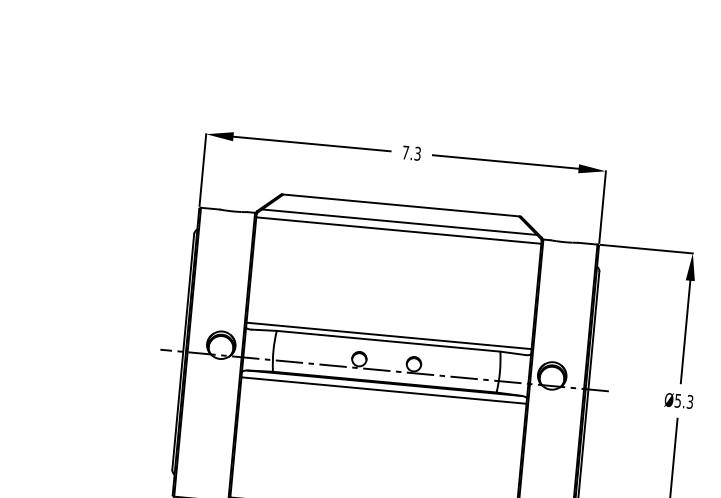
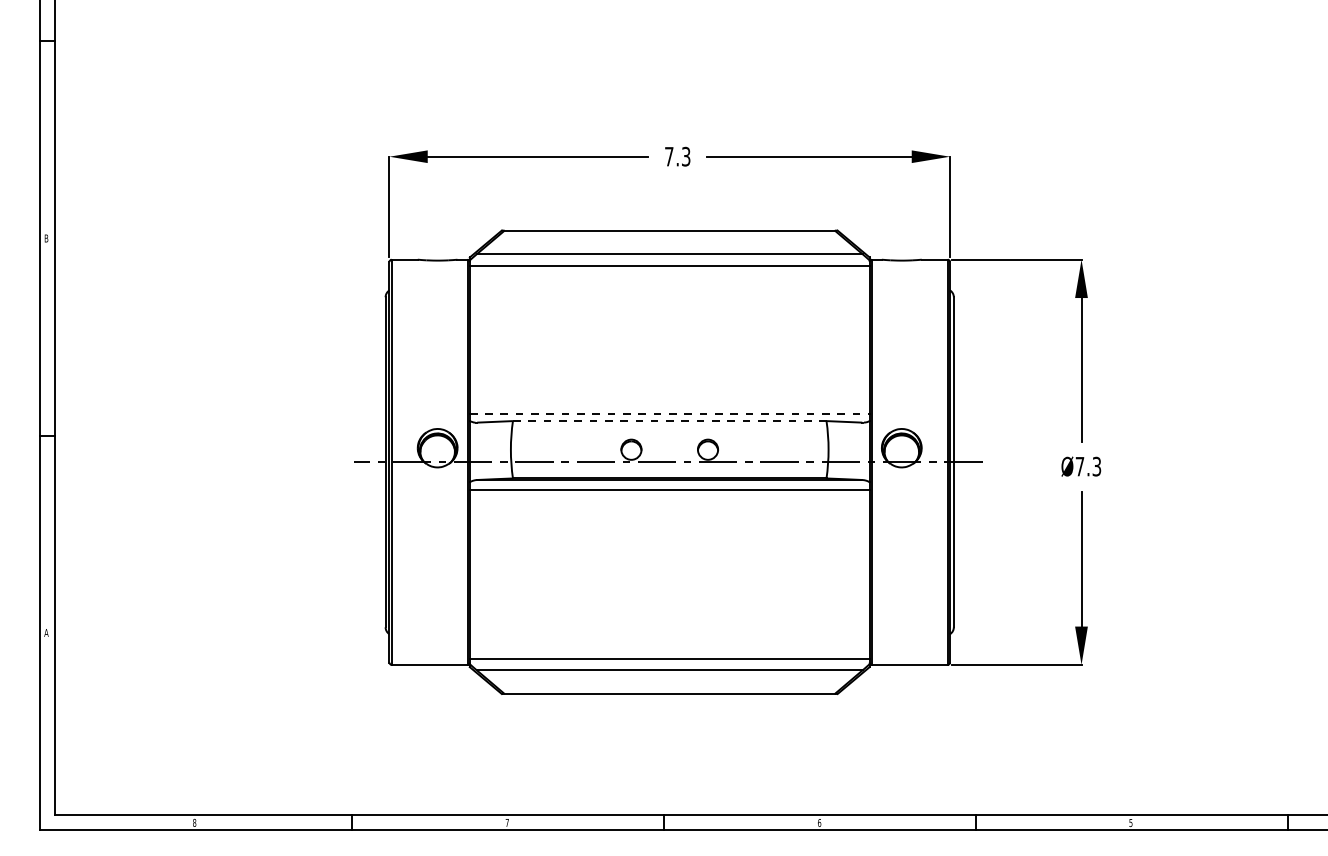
line: (388, 335) -> (669, 413), solid -> dashed
line: (388, 341) -> (669, 421), solid -> dashed
text: (677, 400) -> (1079, 466), Ø5.3 -> Ø7.3

